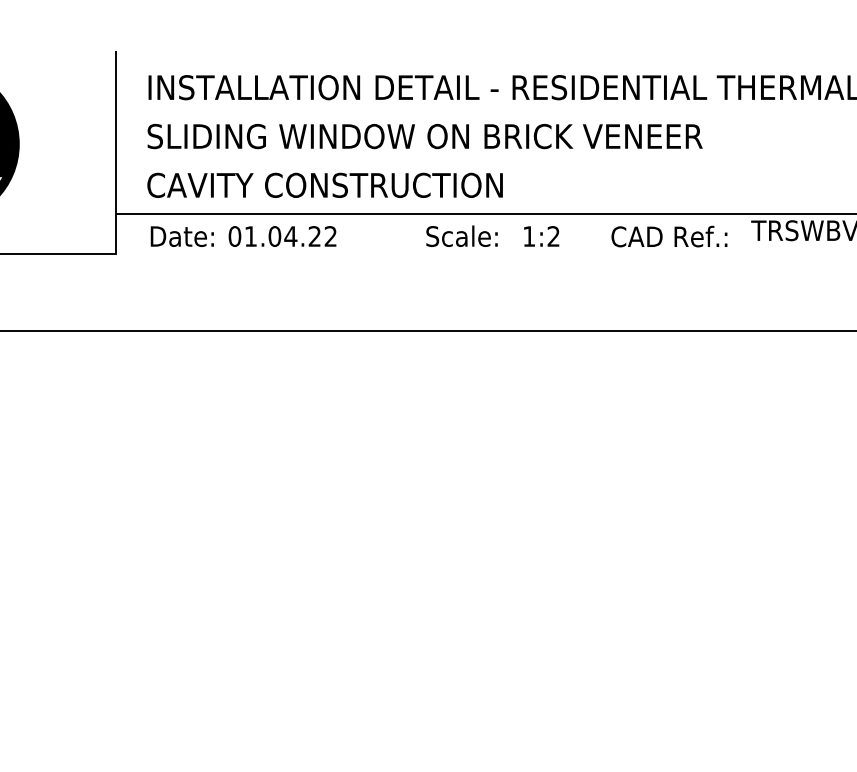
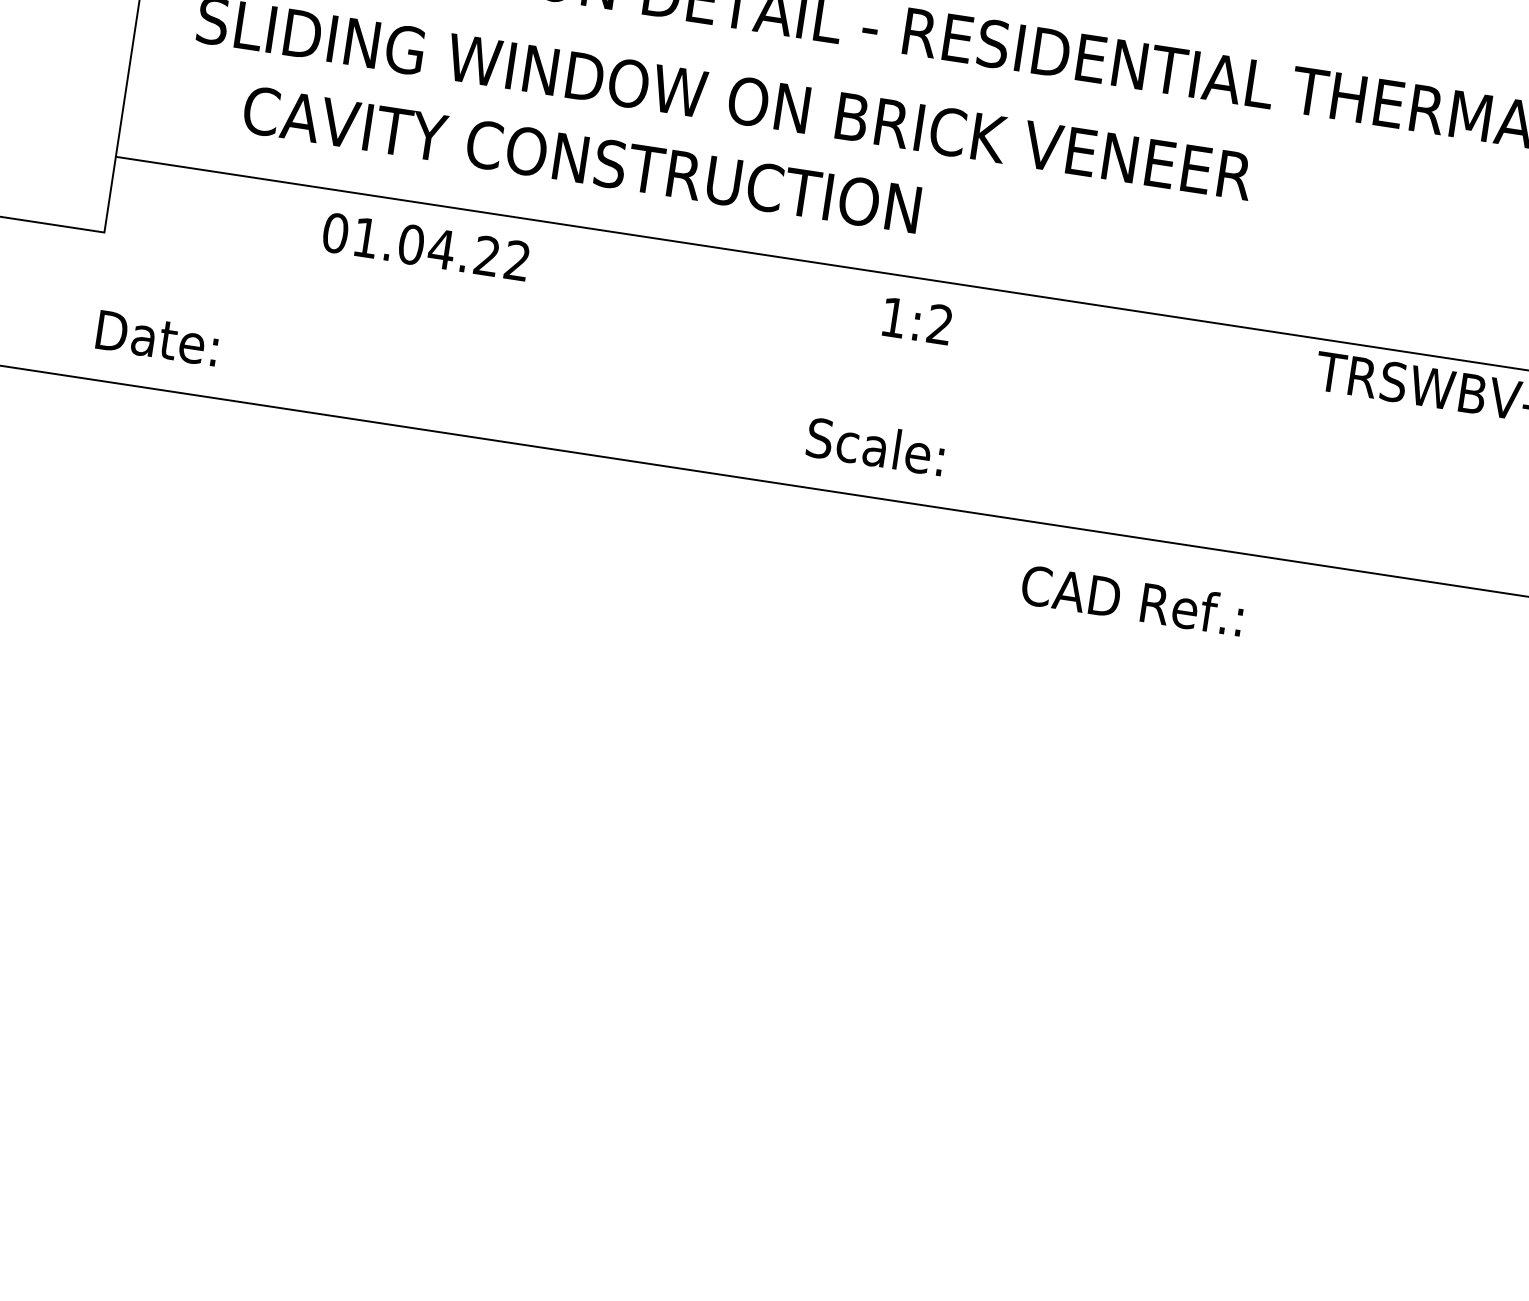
text: (324, 184) -> (580, 157), moved
text: (461, 235) -> (875, 444), moved
text: (181, 236) -> (156, 337), moved
text: (669, 236) -> (1132, 600), moved

